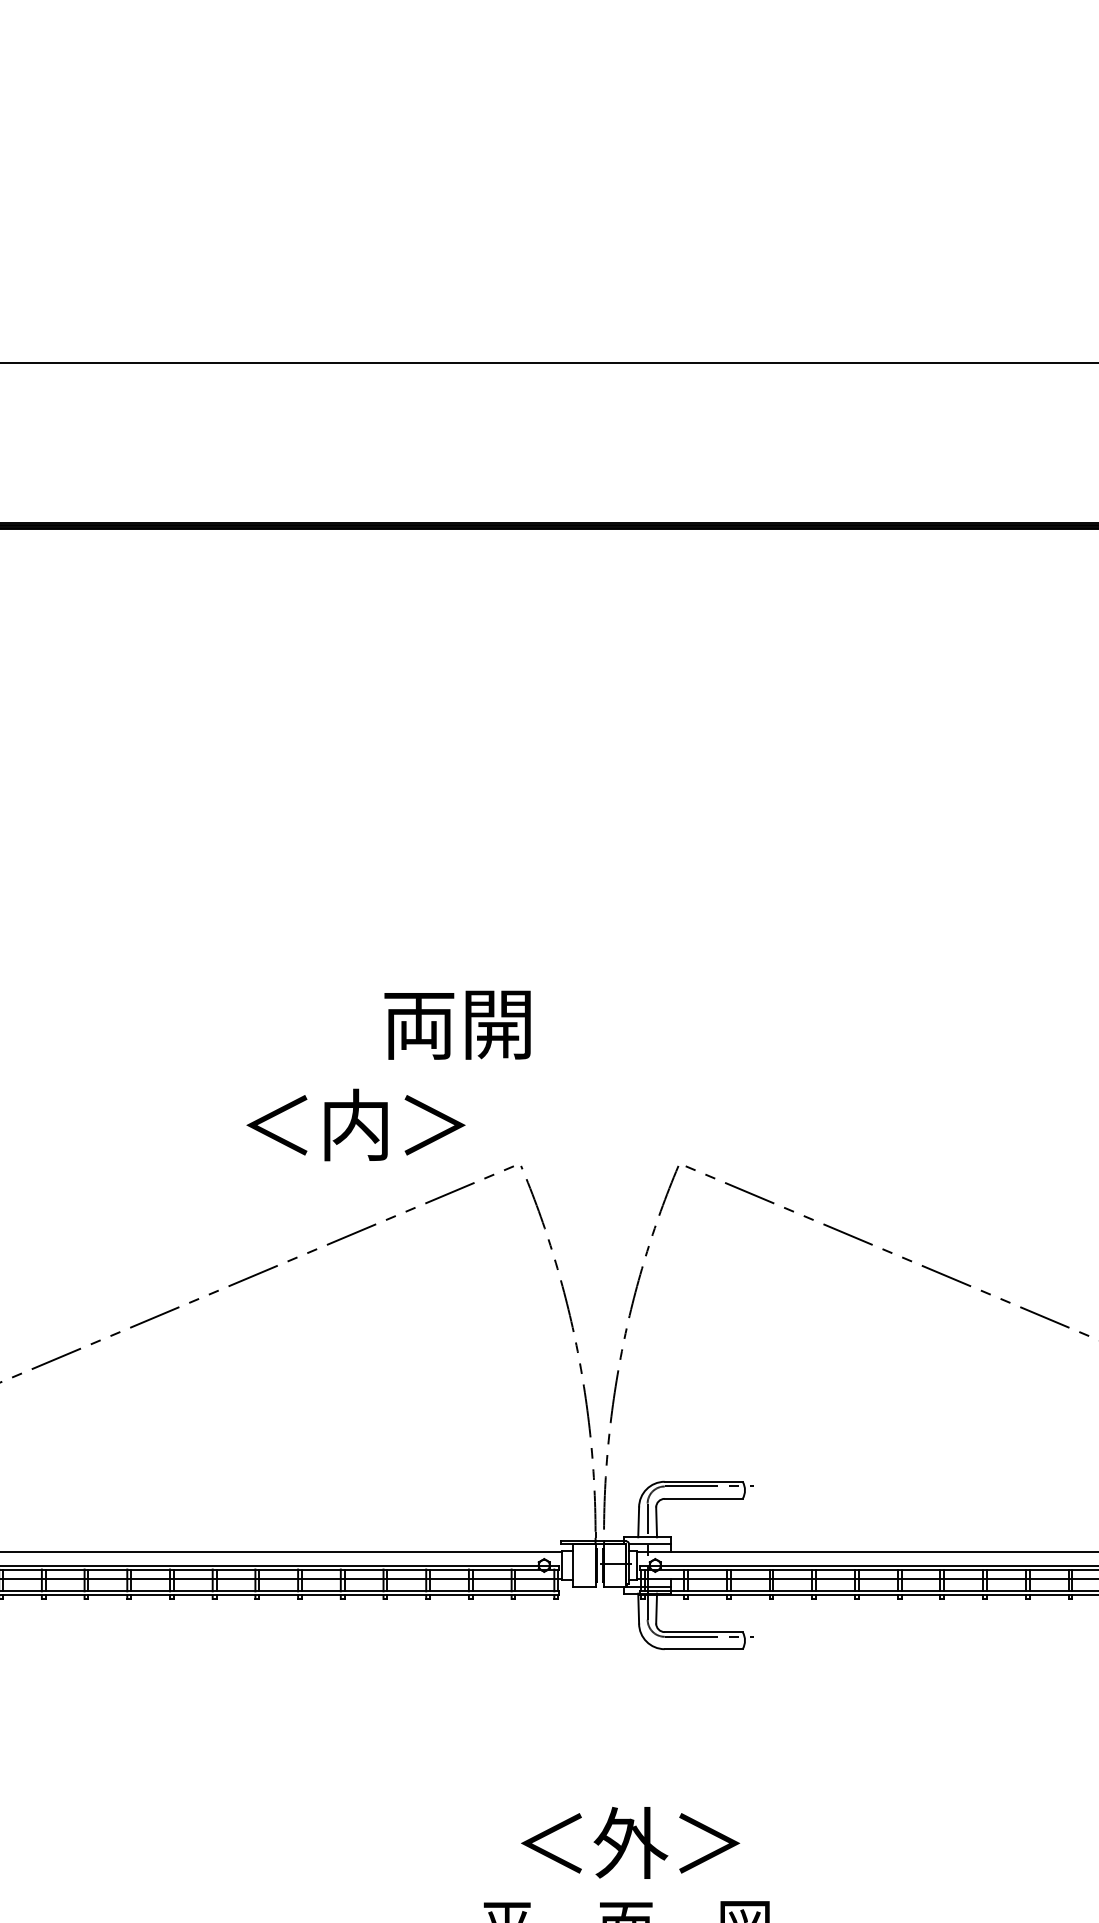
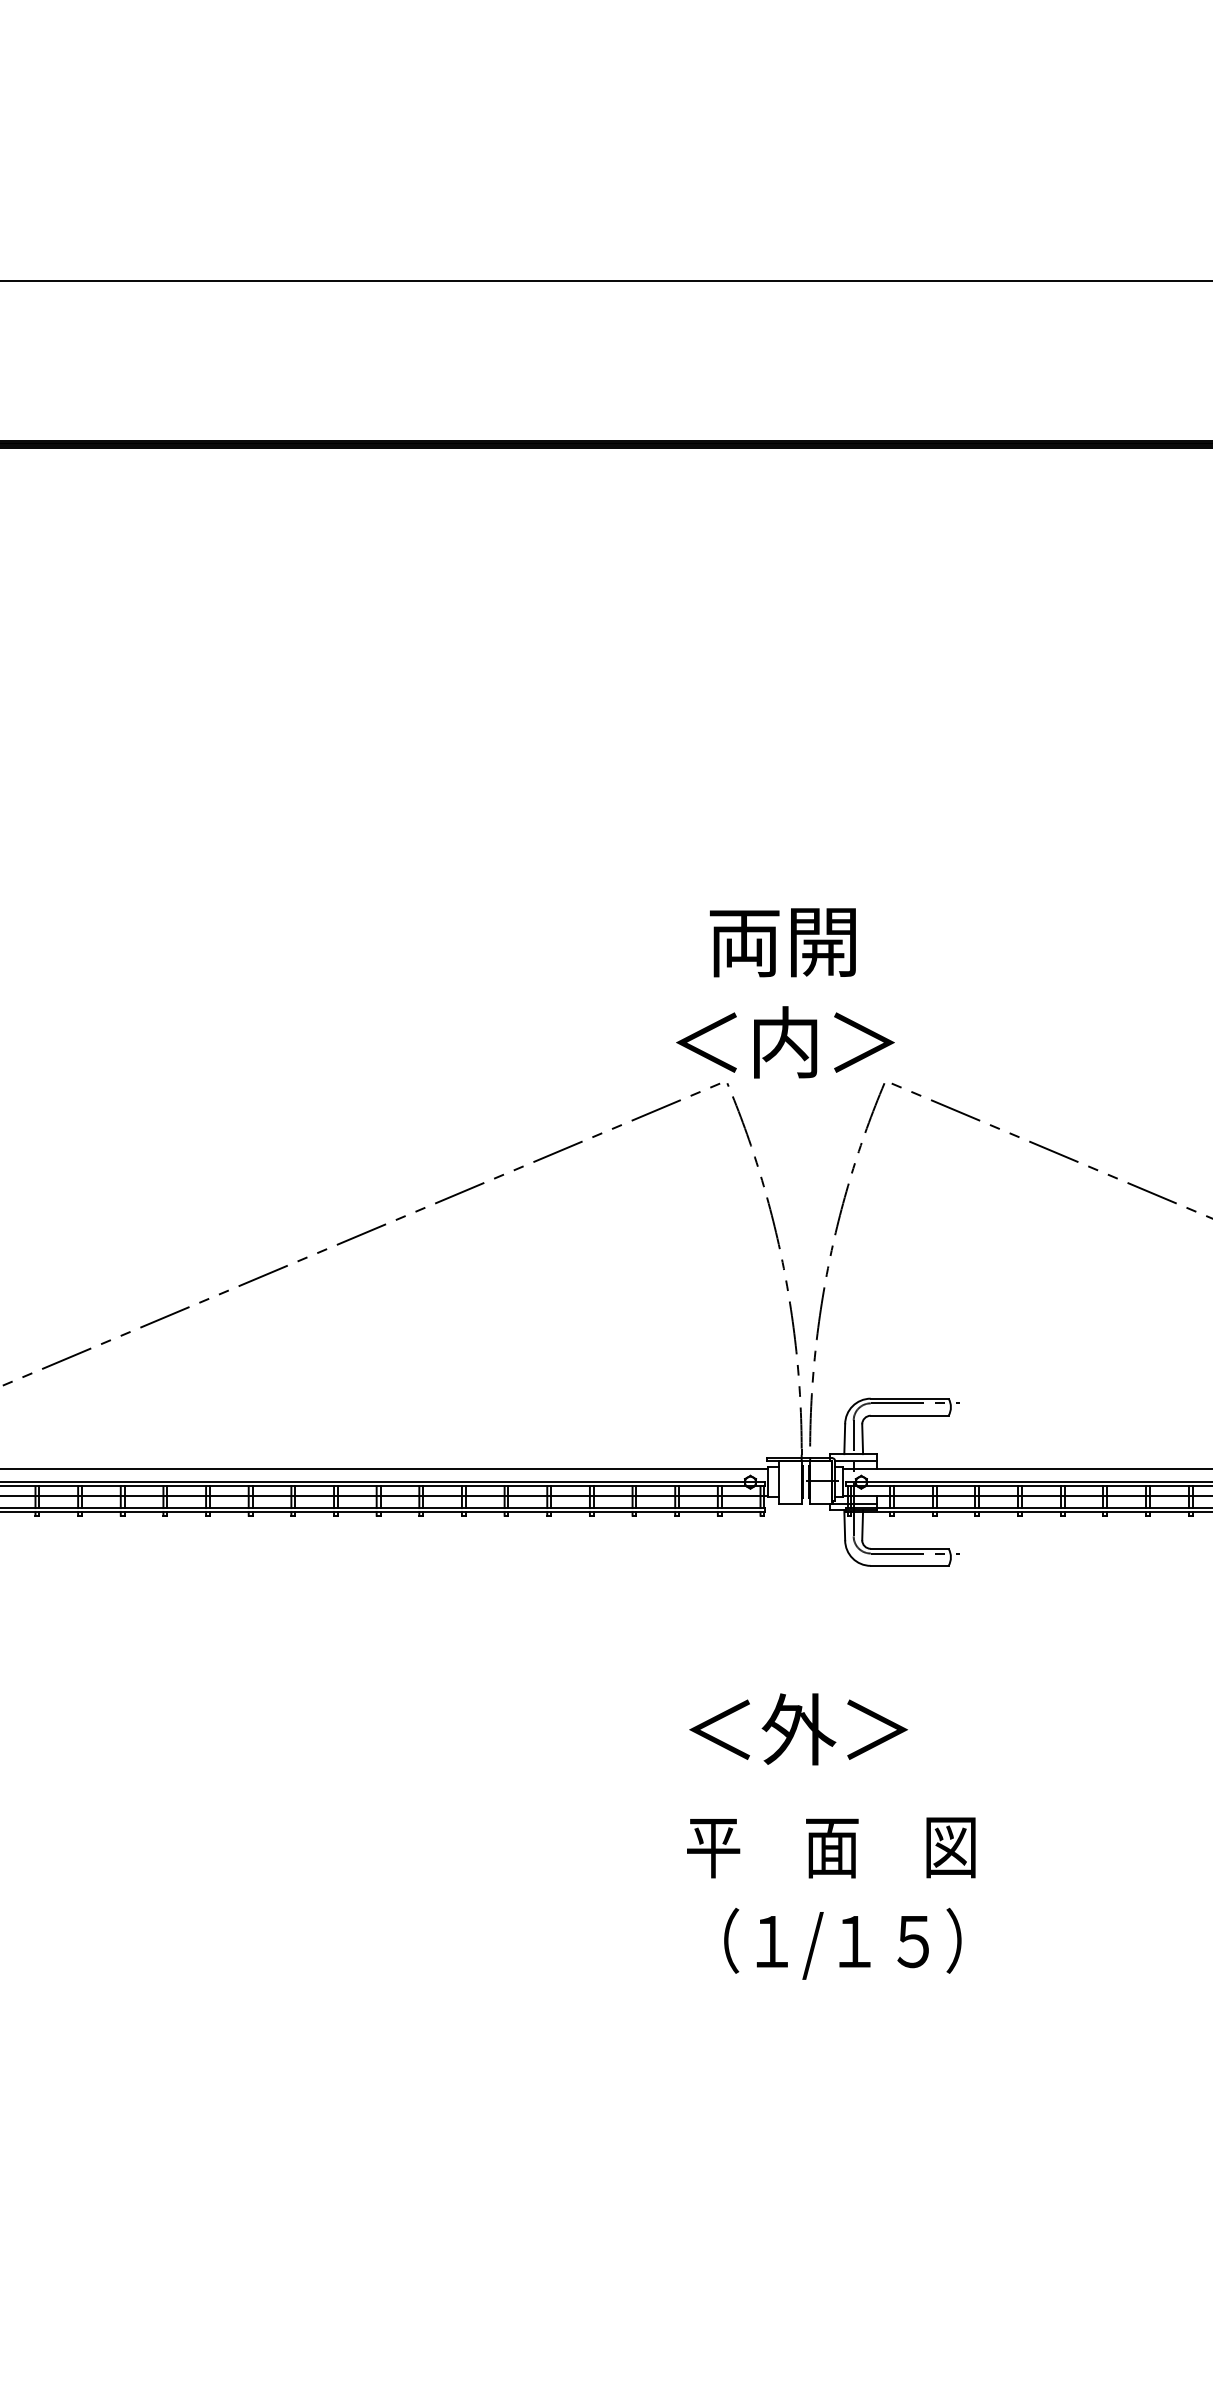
text: (457, 1025) -> (782, 942), moved
text: (356, 1125) -> (785, 1042), moved
text: (630, 1843) -> (798, 1729), moved

